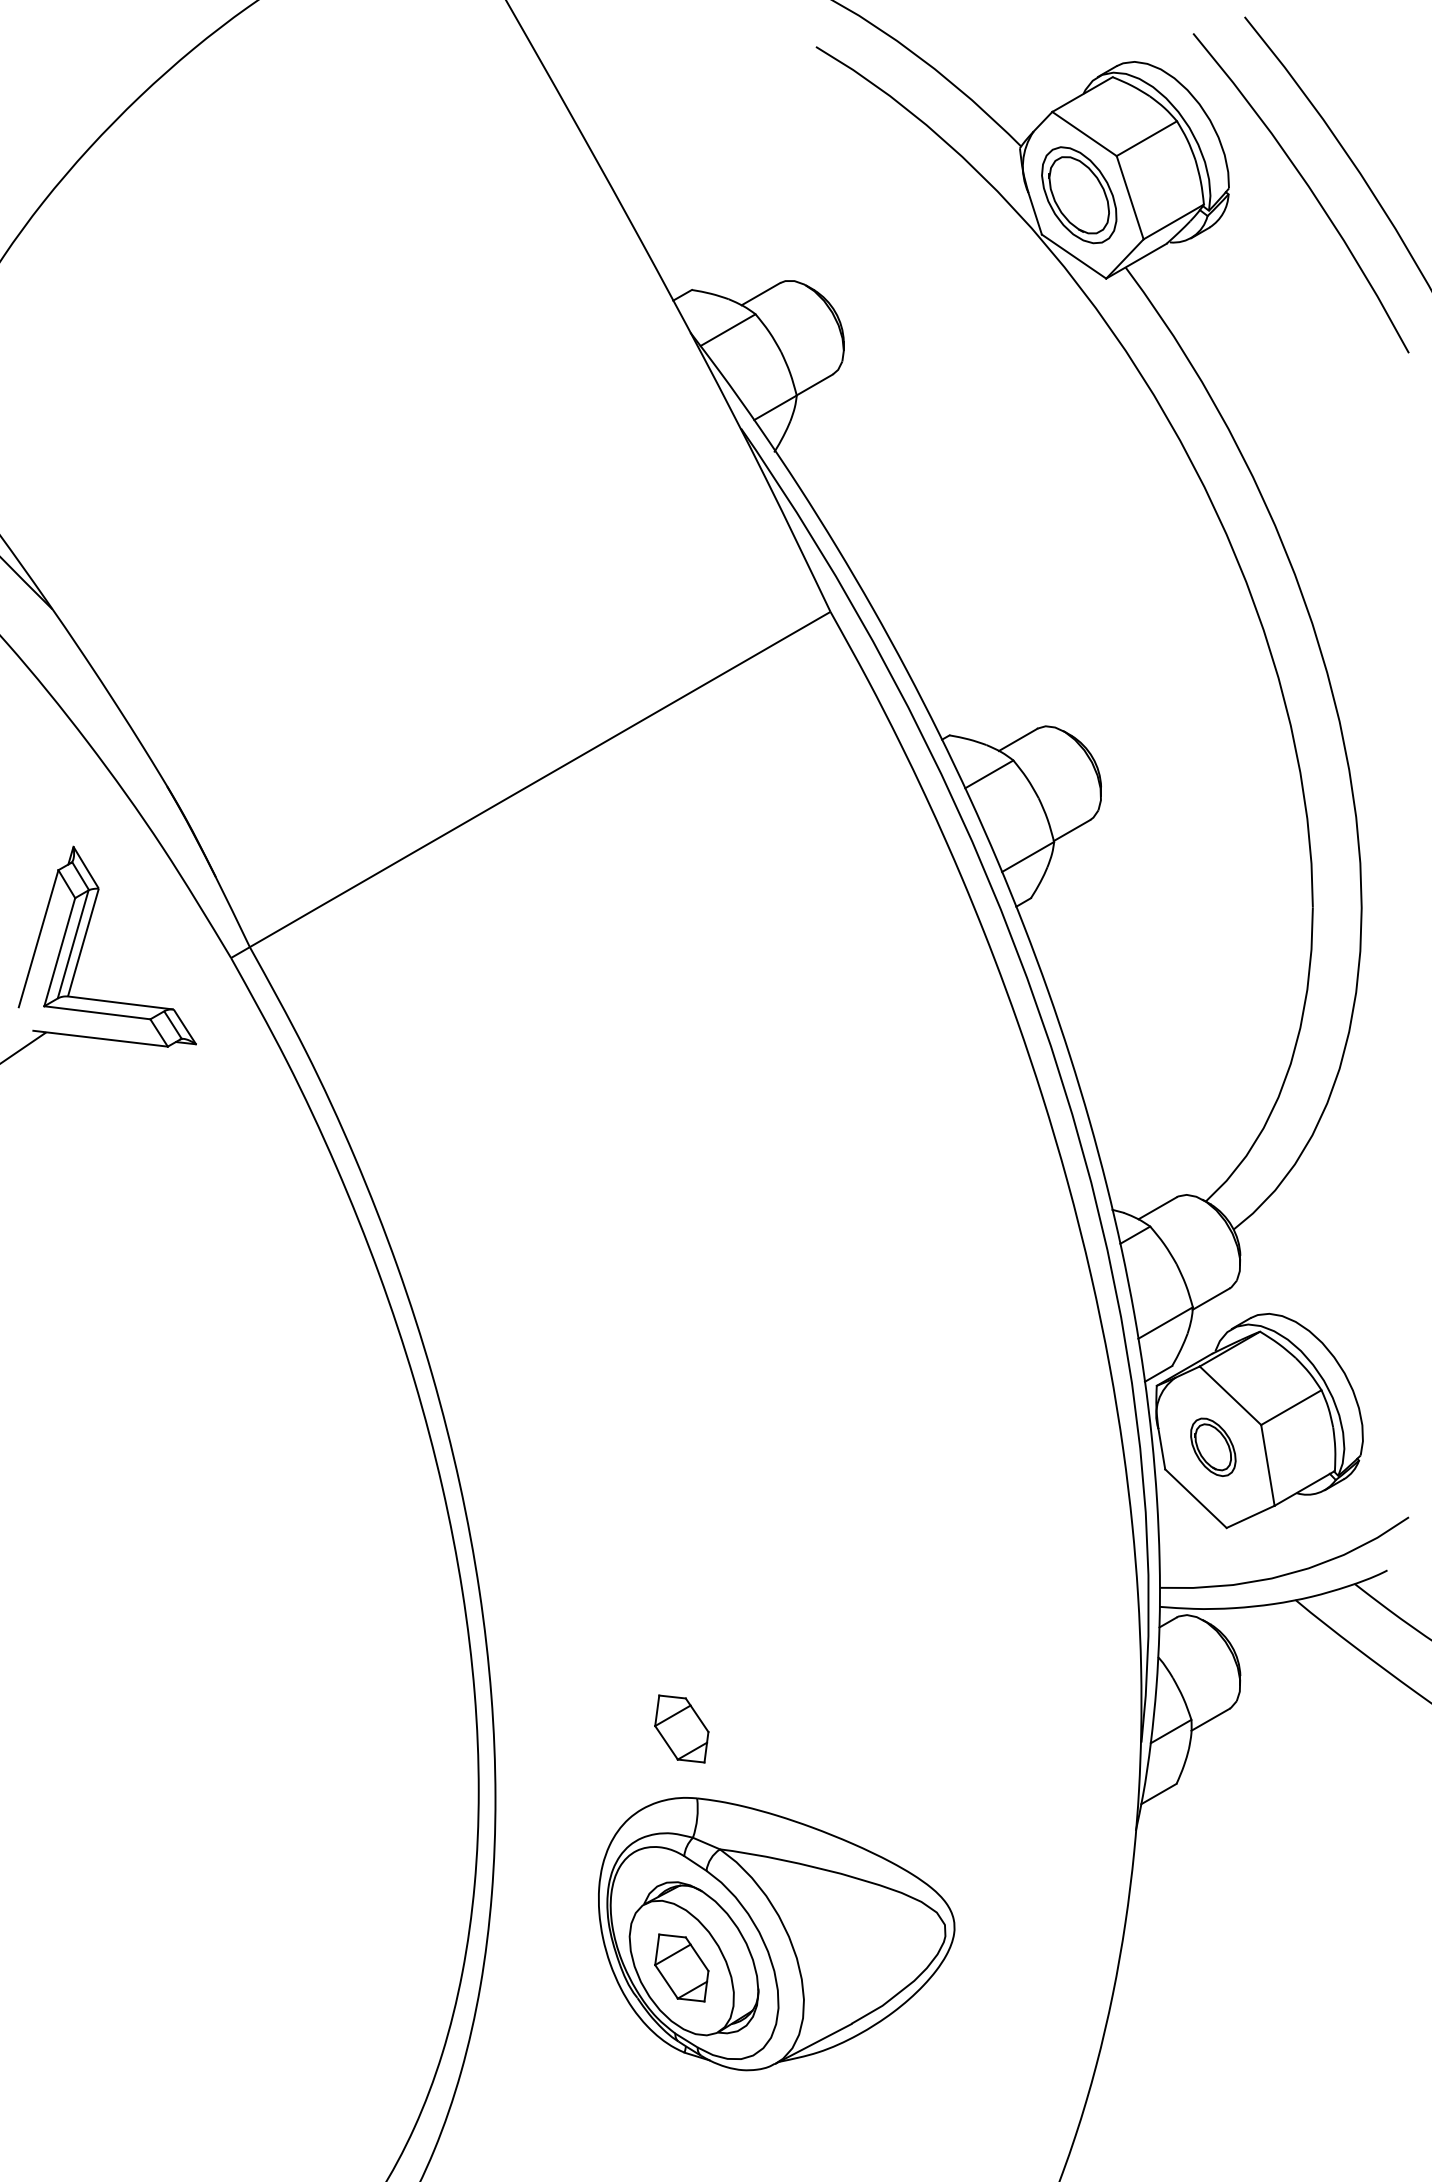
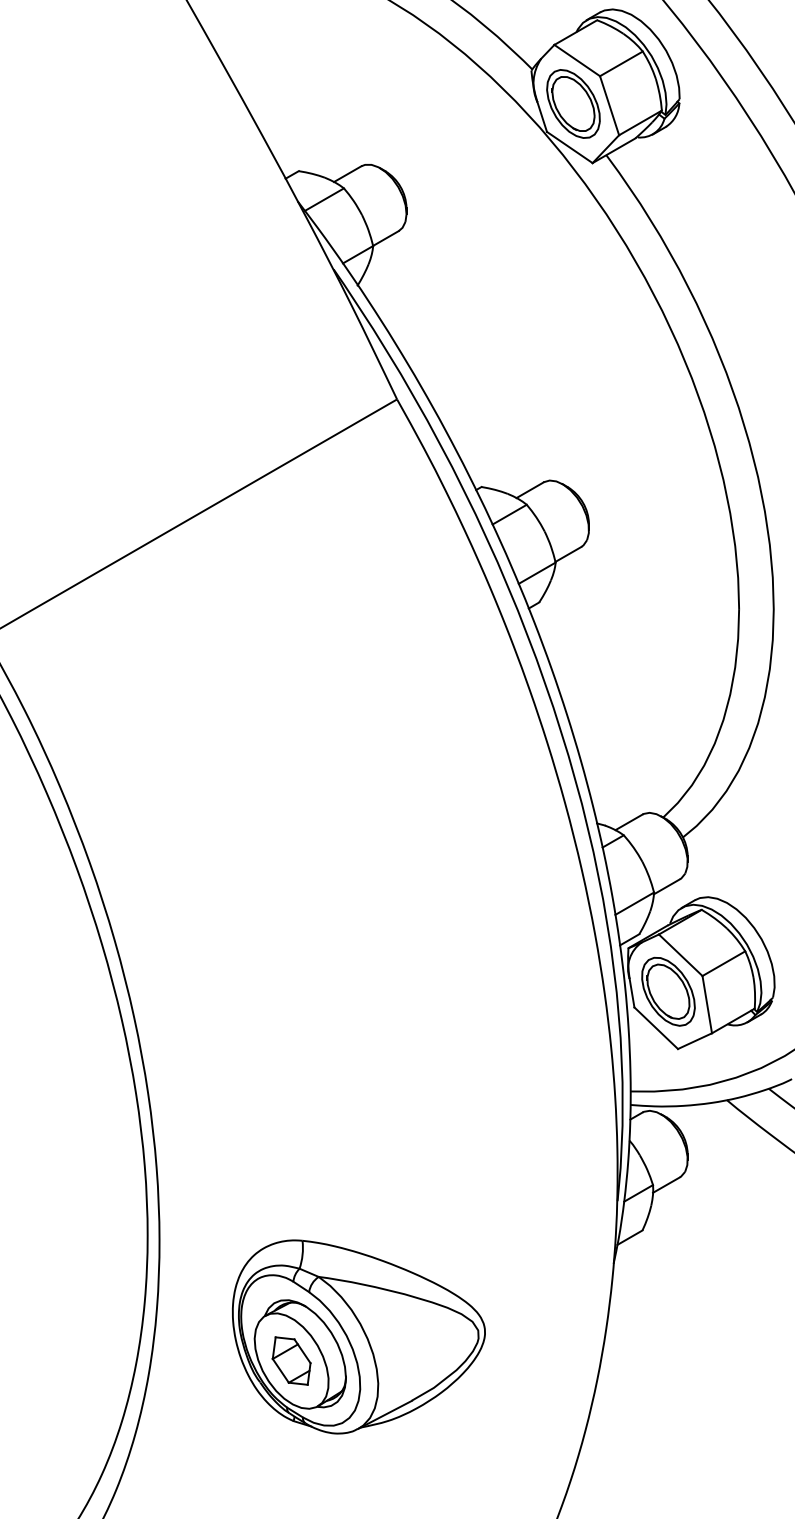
part: (1213, 1447) -> (668, 991), size x1.67
part: (681, 1728) -> (291, 1191), removed

